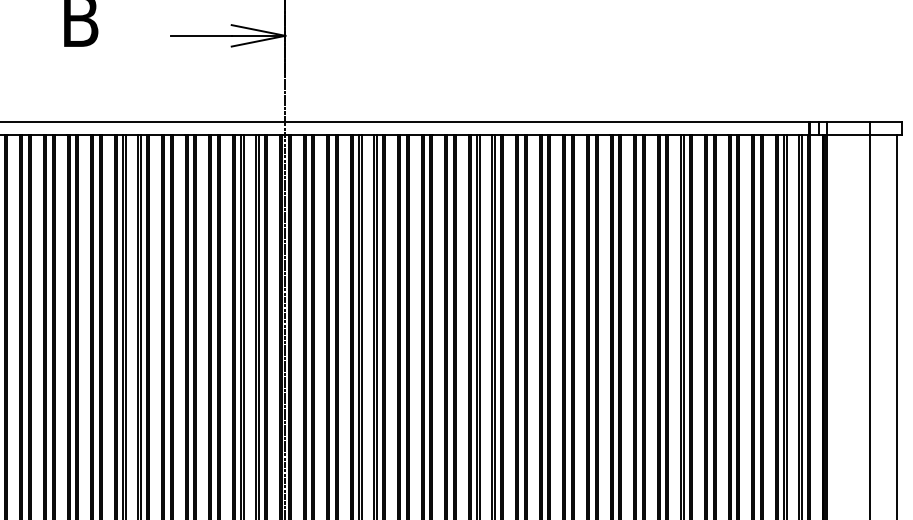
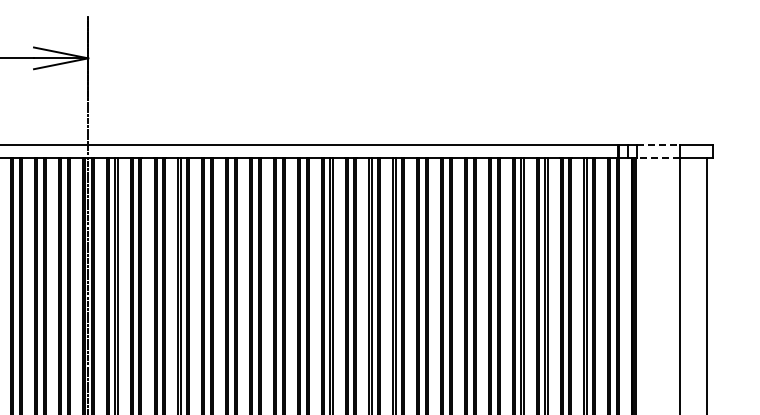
line: (848, 121) -> (657, 145), solid -> dashed
line: (848, 134) -> (657, 158), solid -> dashed

